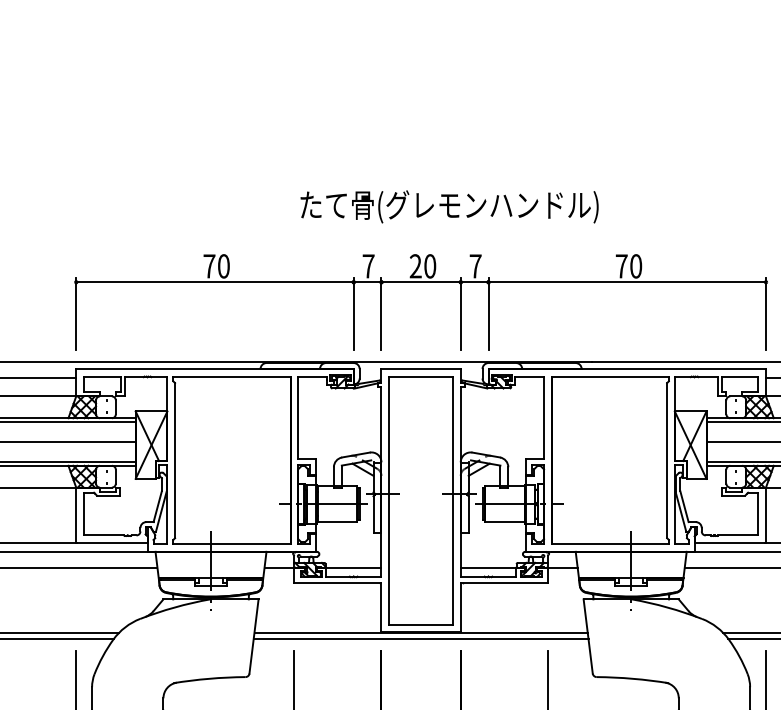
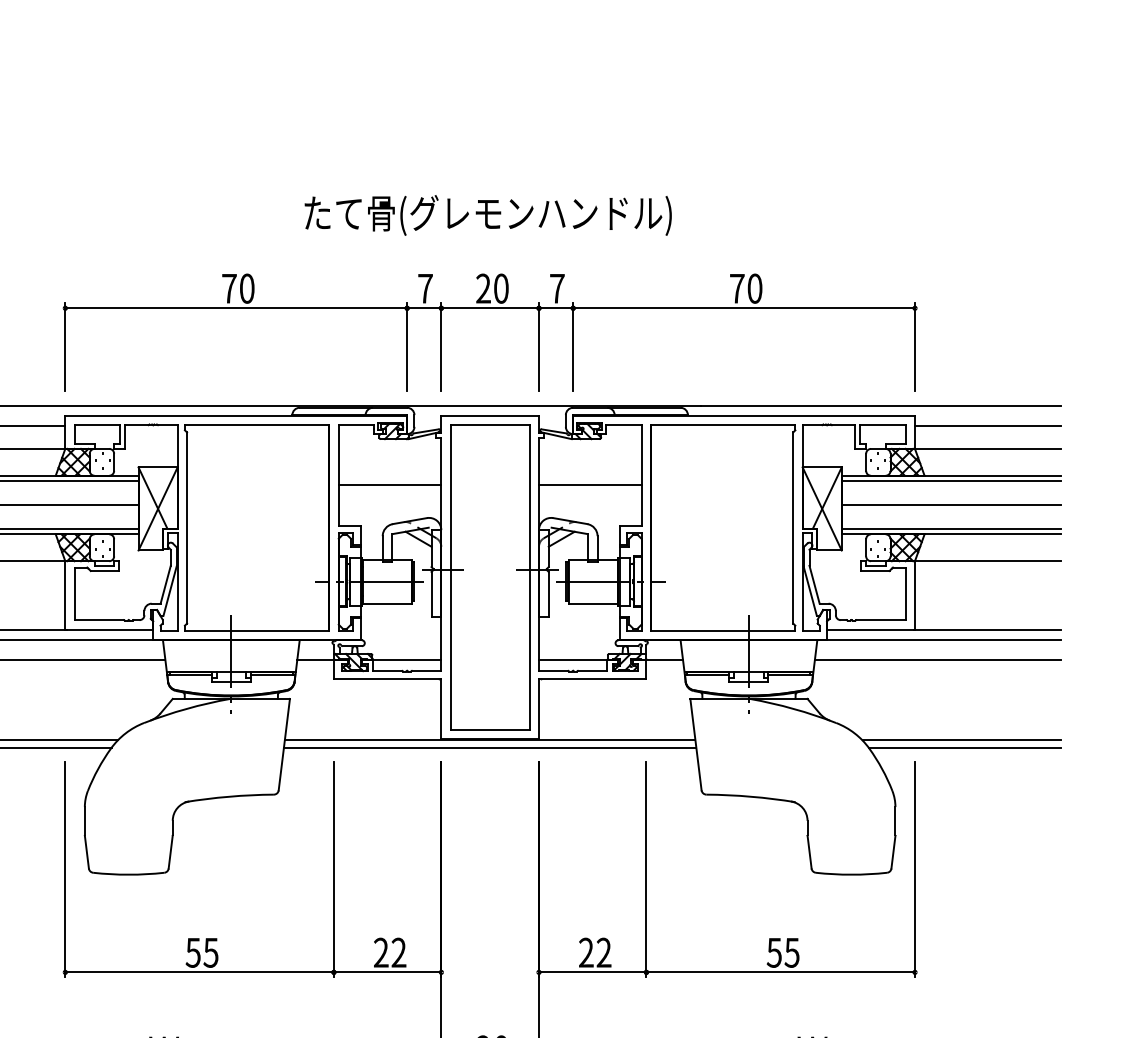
text: (448, 206) -> (487, 215), moved
line: (339, 426) -> (389, 485), added
line: (501, 426) -> (589, 485), added

